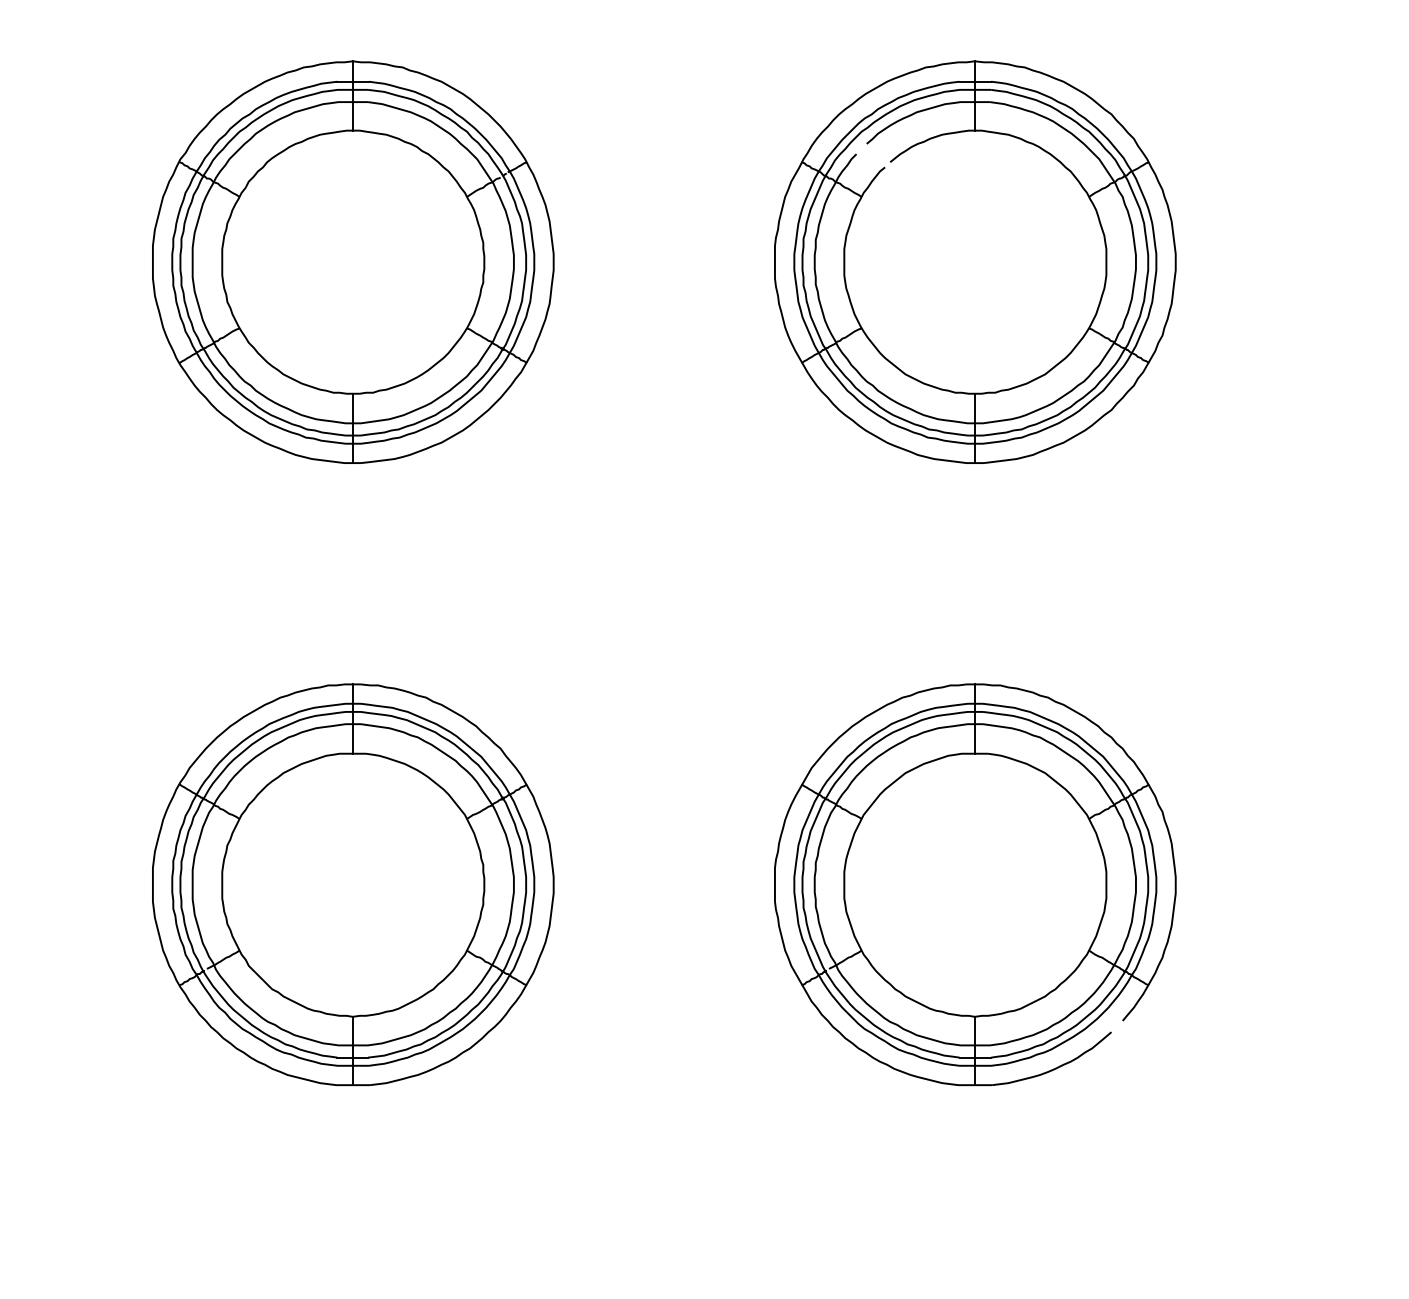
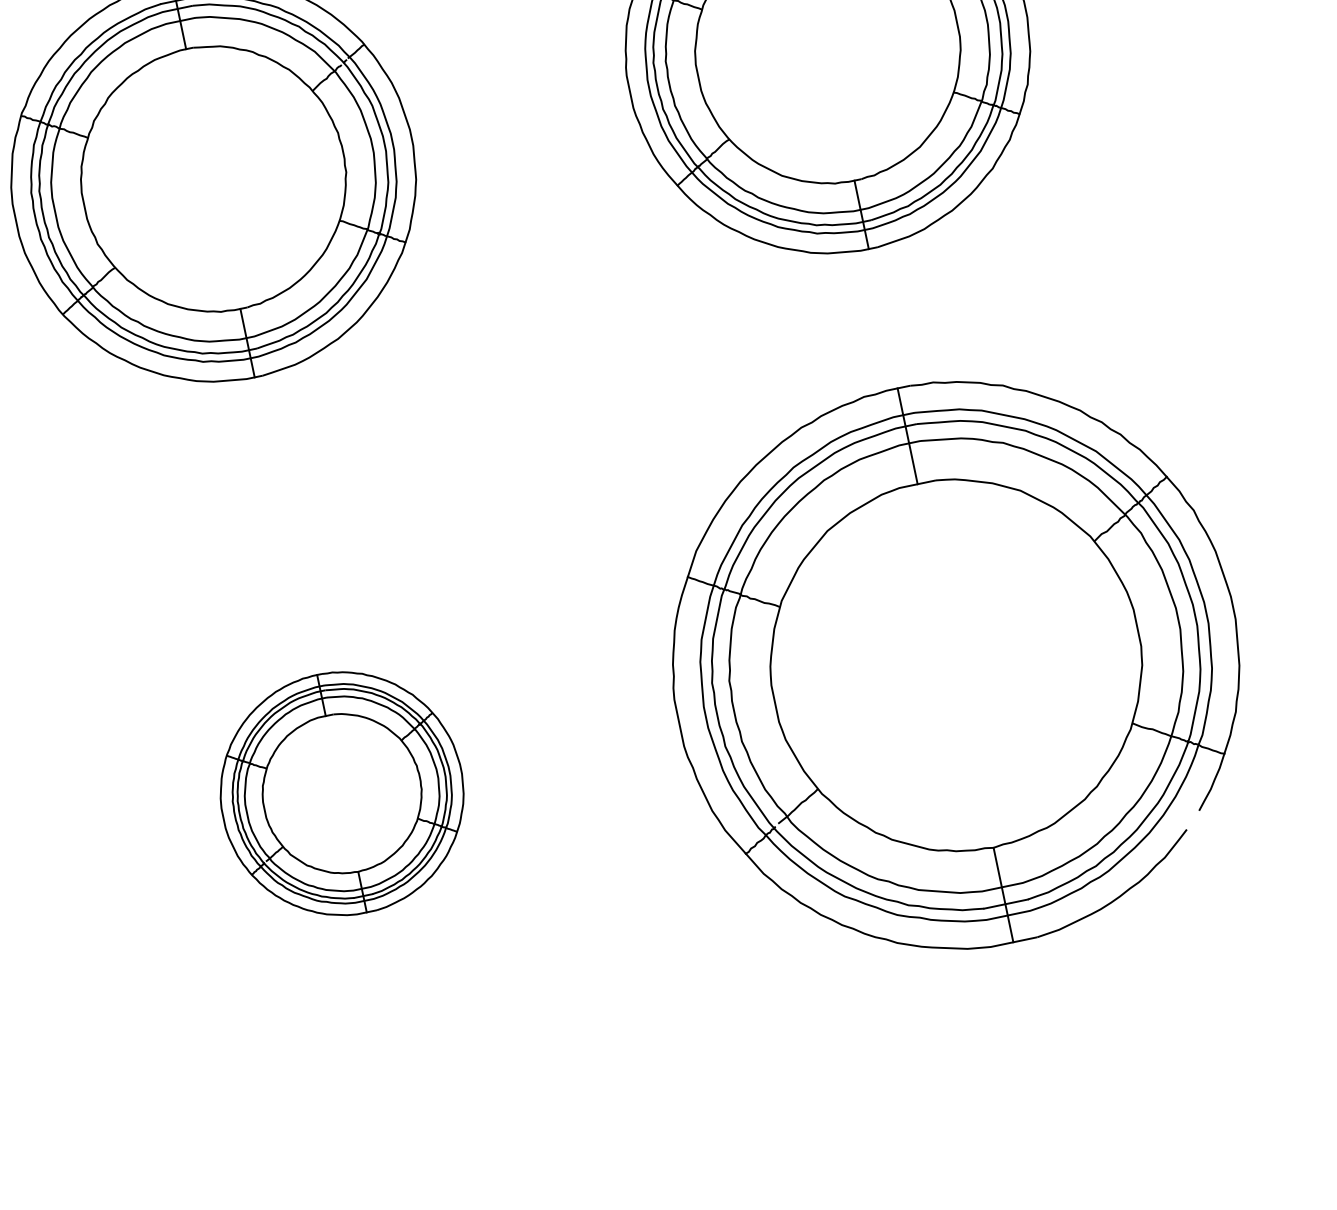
part: (353, 884) -> (342, 793), size x0.6
part: (975, 884) -> (956, 664), size x1.4

